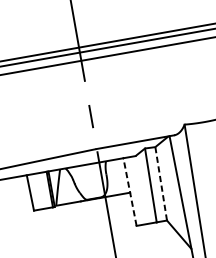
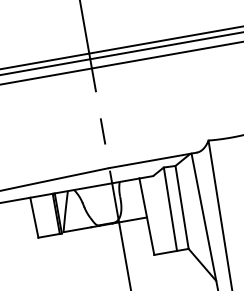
line: (161, 183) -> (182, 206), dashed -> solid
line: (129, 191) -> (146, 216), dashed -> solid

